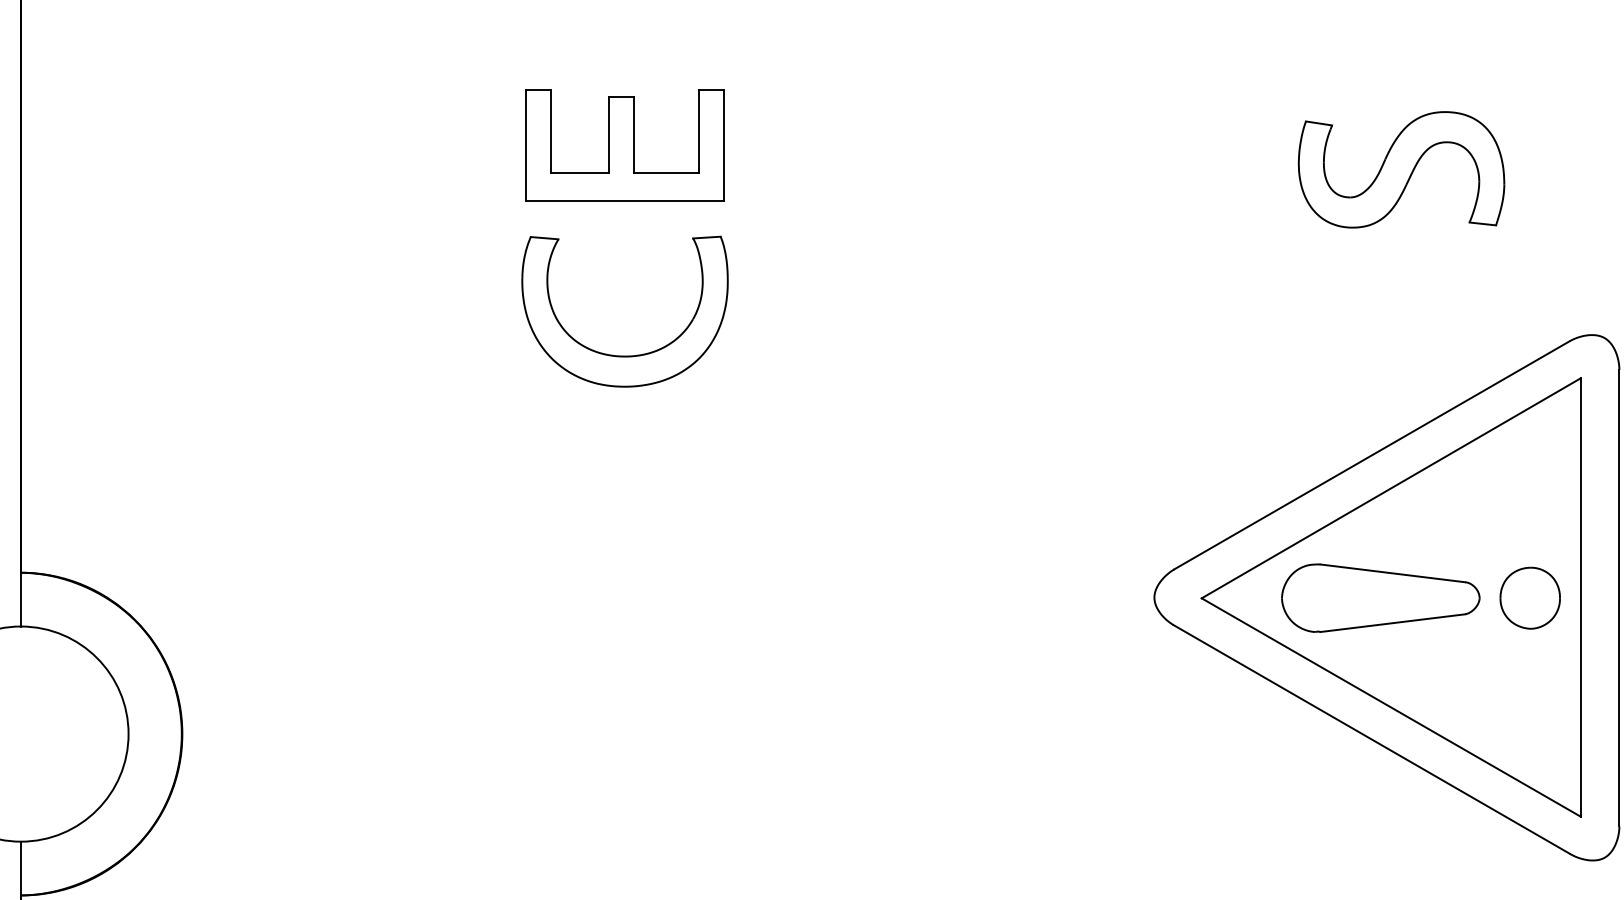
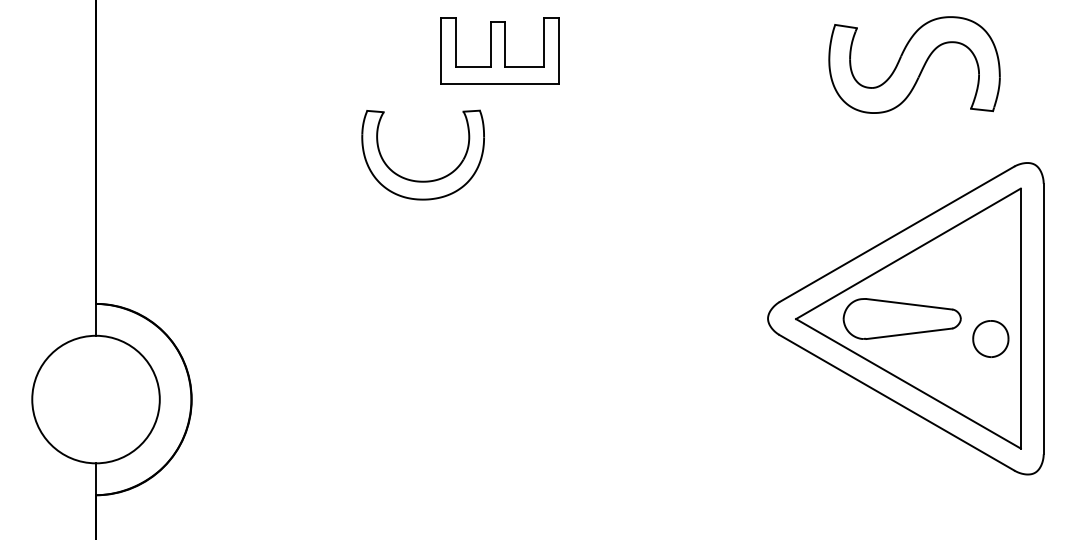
part: (623, 145) -> (499, 50), moved
part: (1401, 168) -> (914, 64), size x1.4
part: (623, 354) -> (422, 180), moved
part: (1529, 597) -> (990, 338), moved

